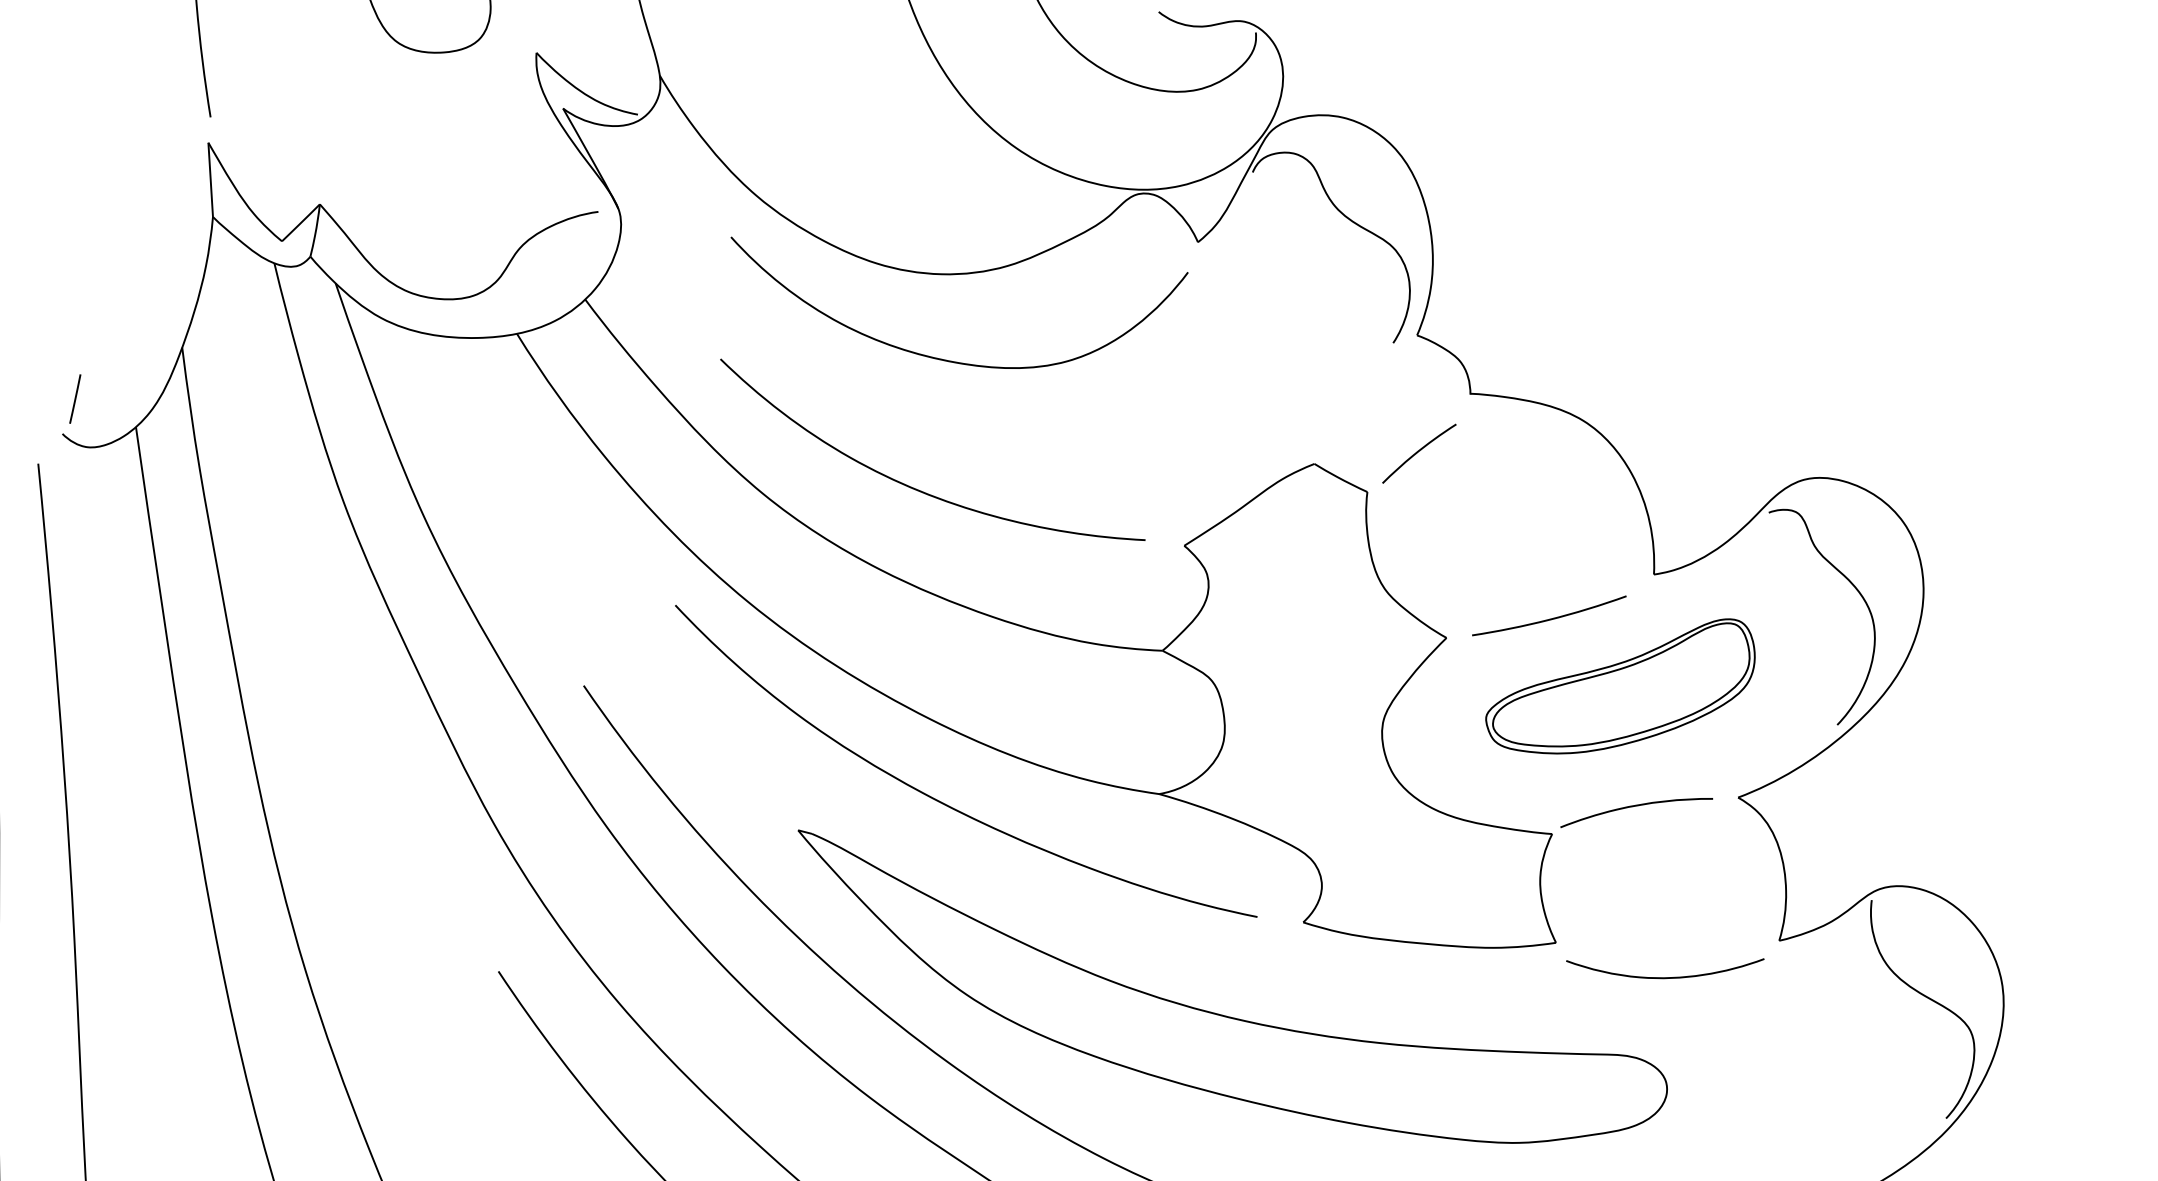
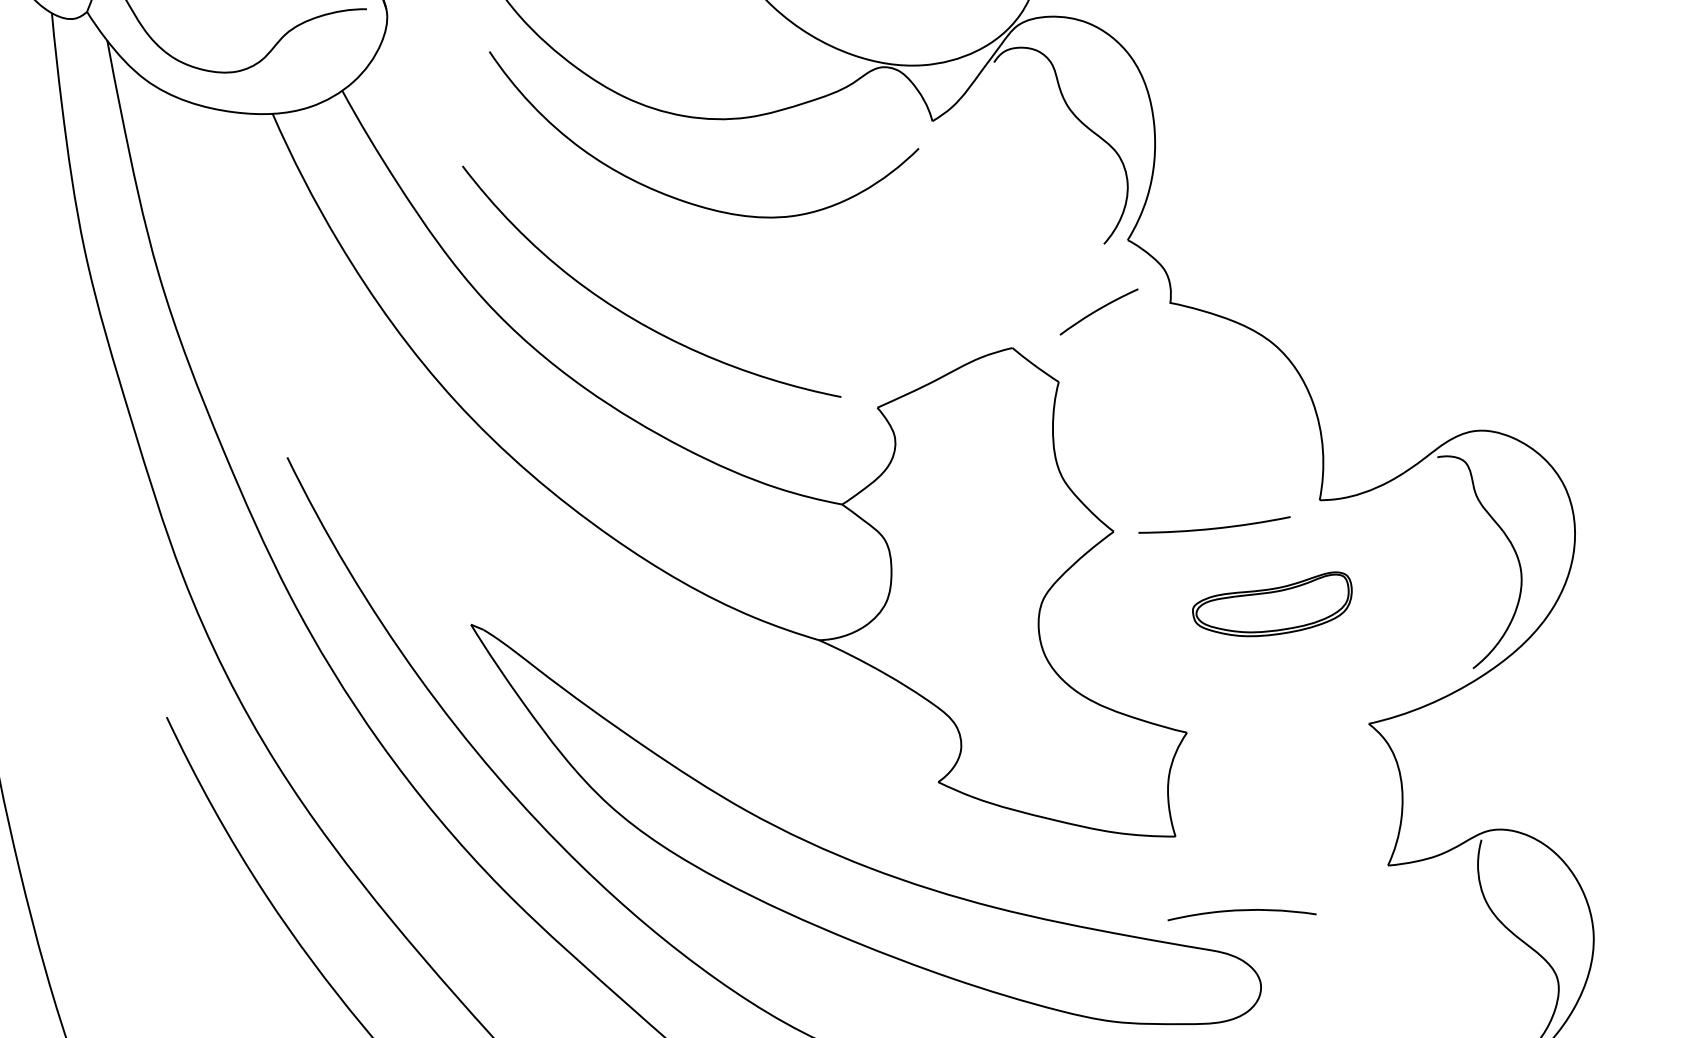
curve: (1418, 452) -> (1098, 310), moved
part: (1620, 686) -> (1272, 601), size x0.6
curve: (945, 803) -> (614, 619), removed
curve: (1636, 806) -> (1242, 911), moved
curve: (1665, 977) -> (1274, 884), removed

